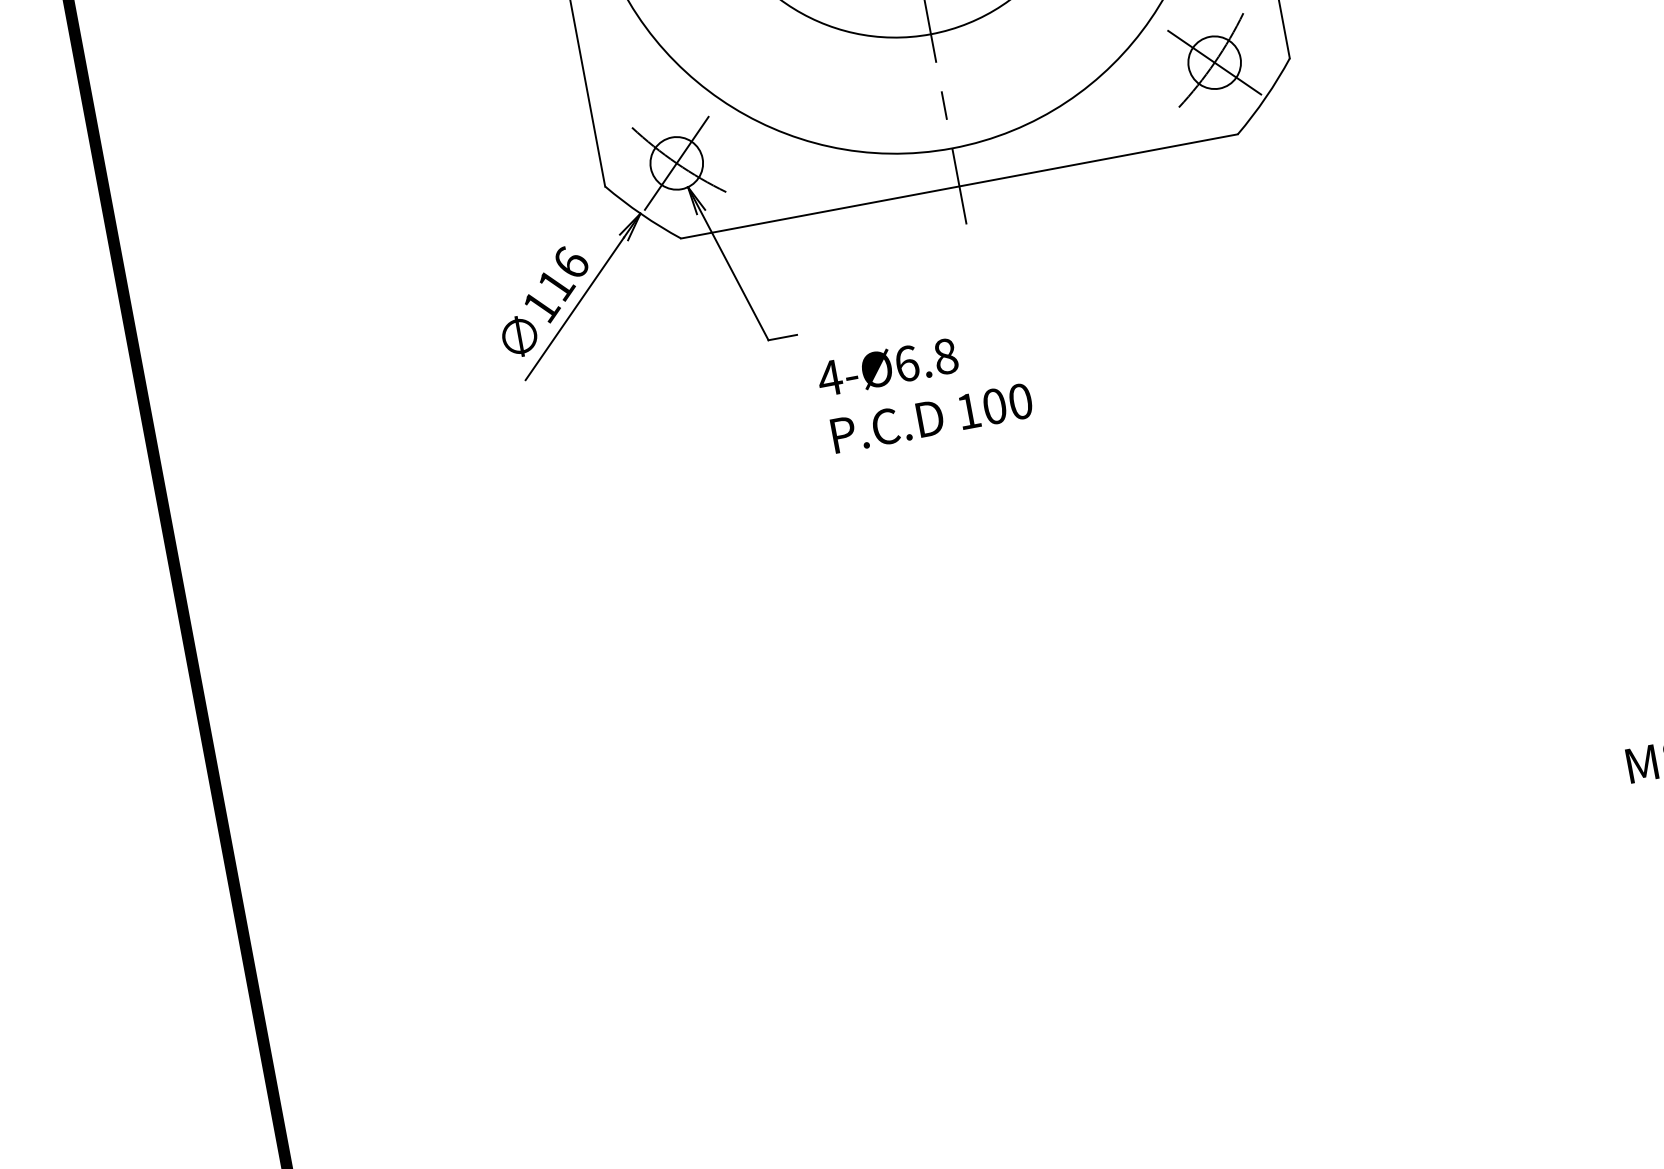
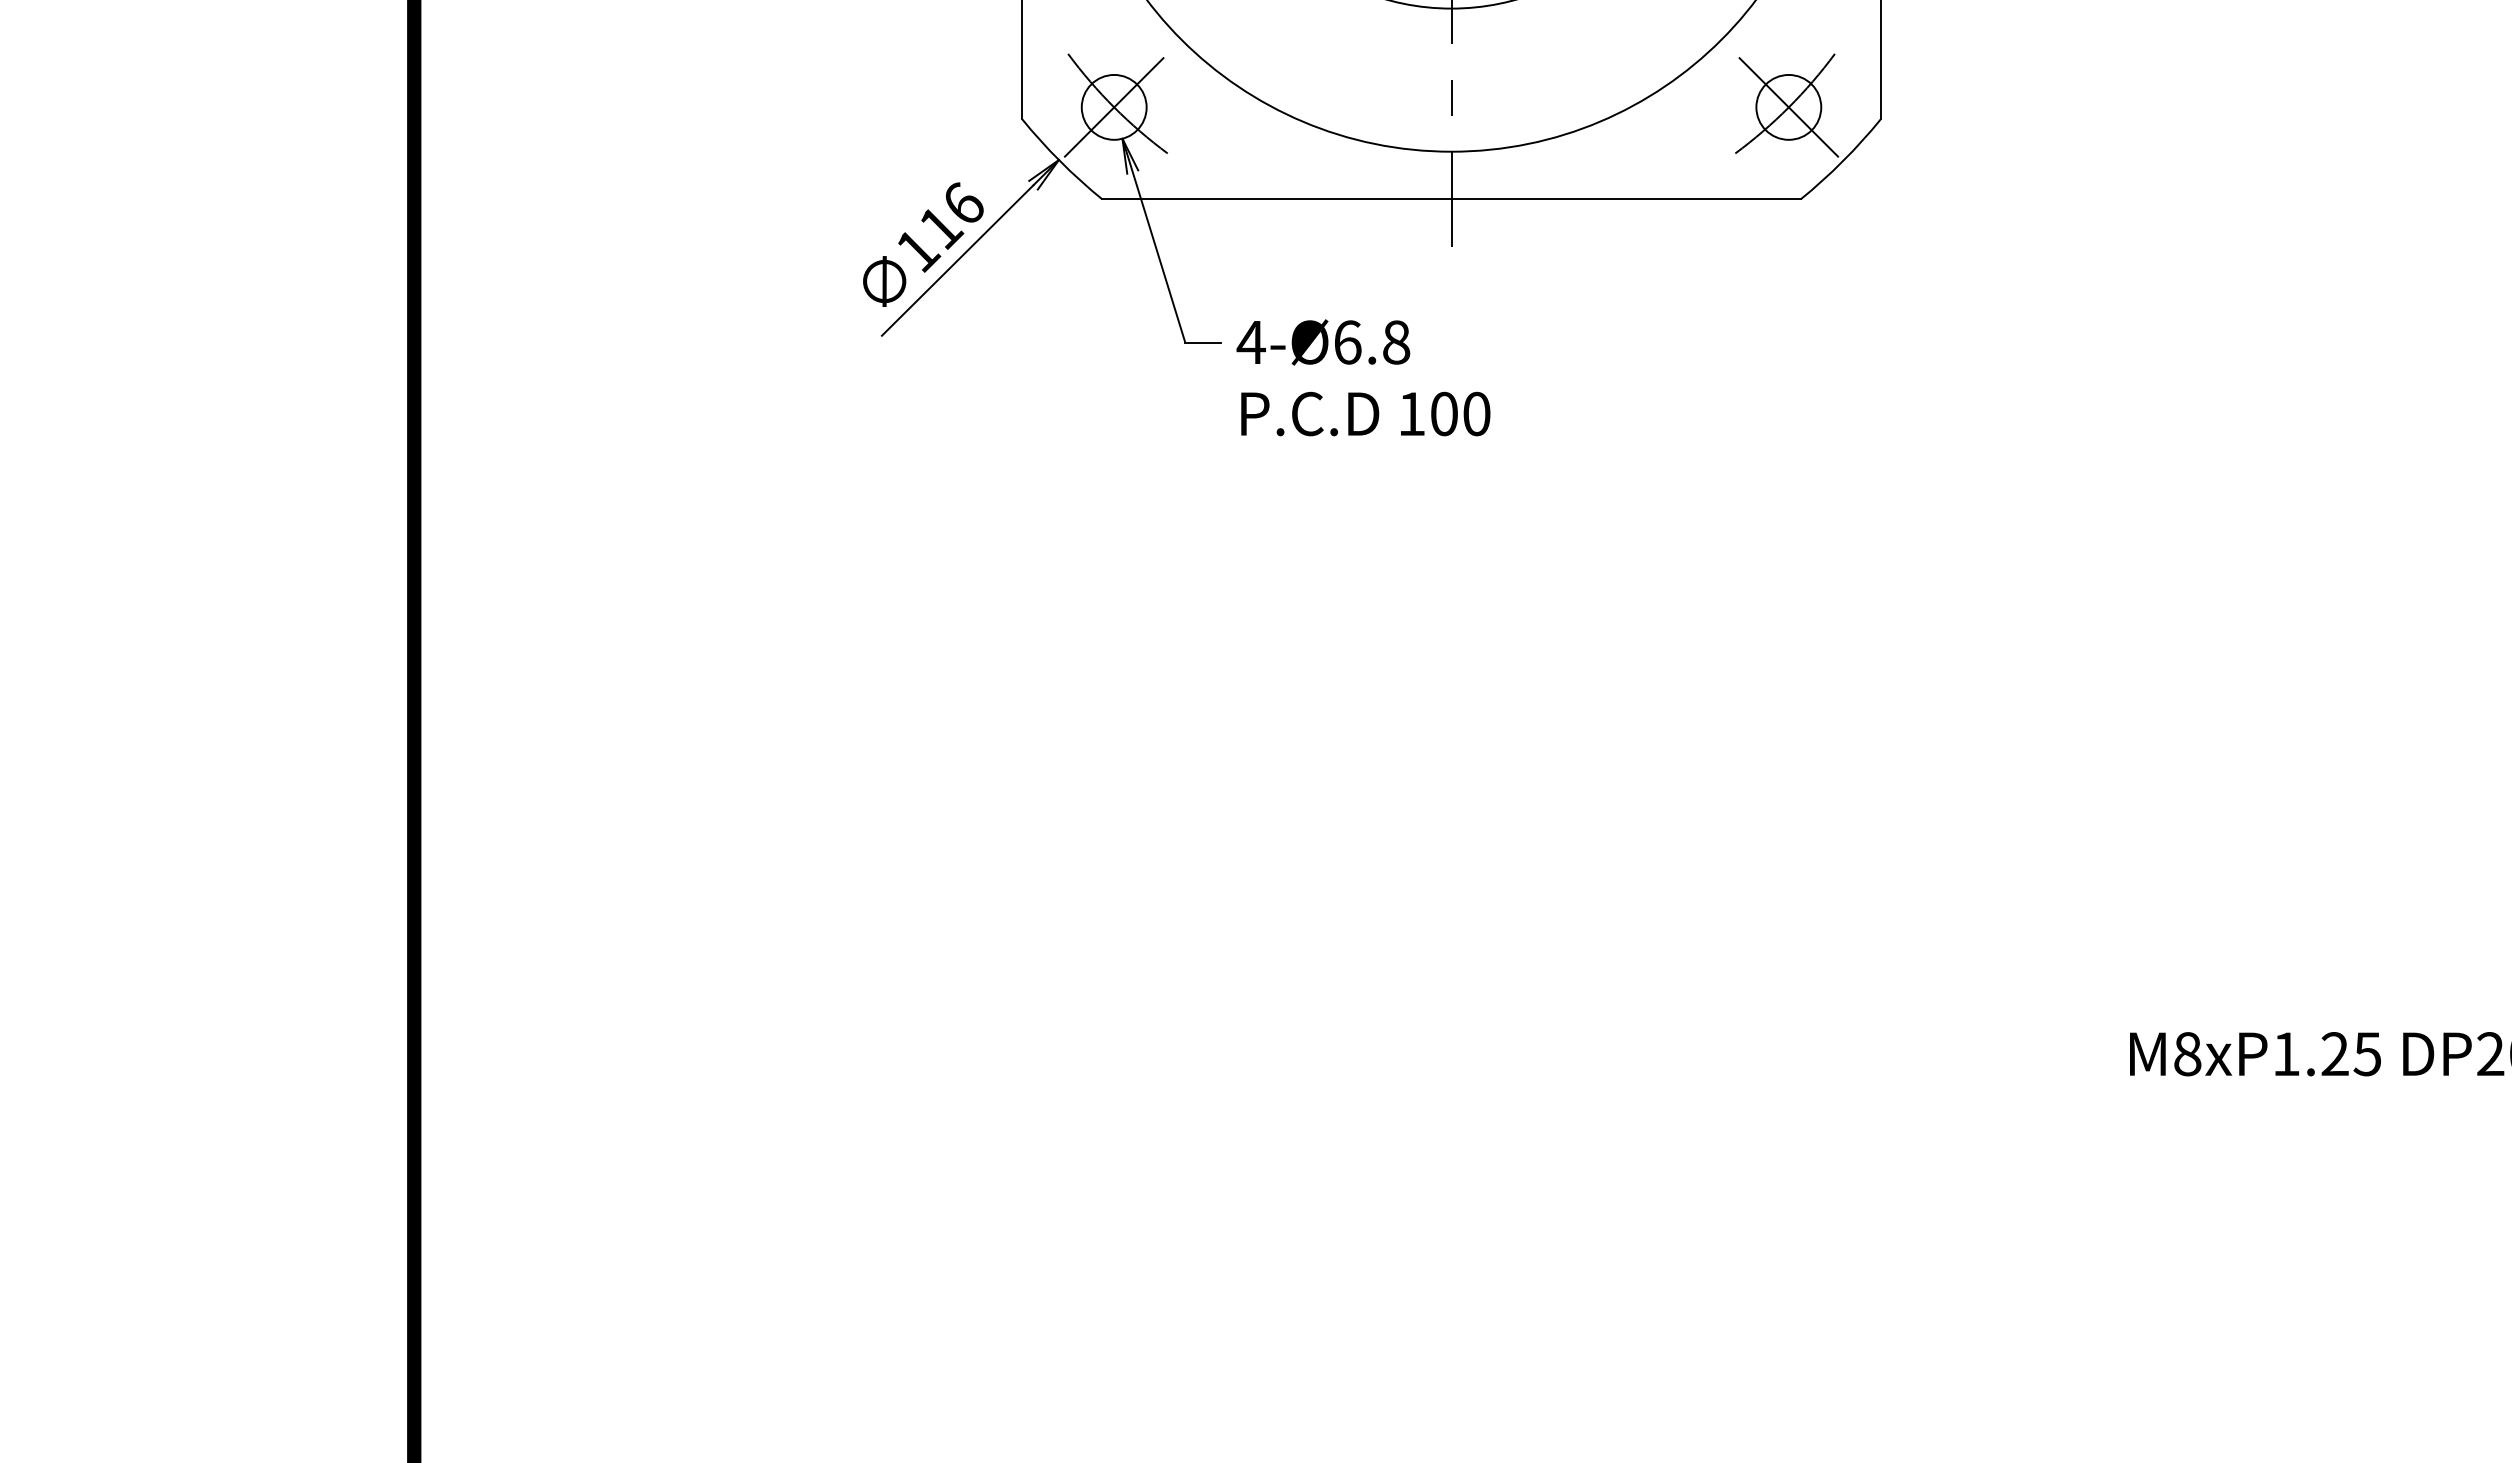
text: (924, 389) -> (1363, 377), moved

